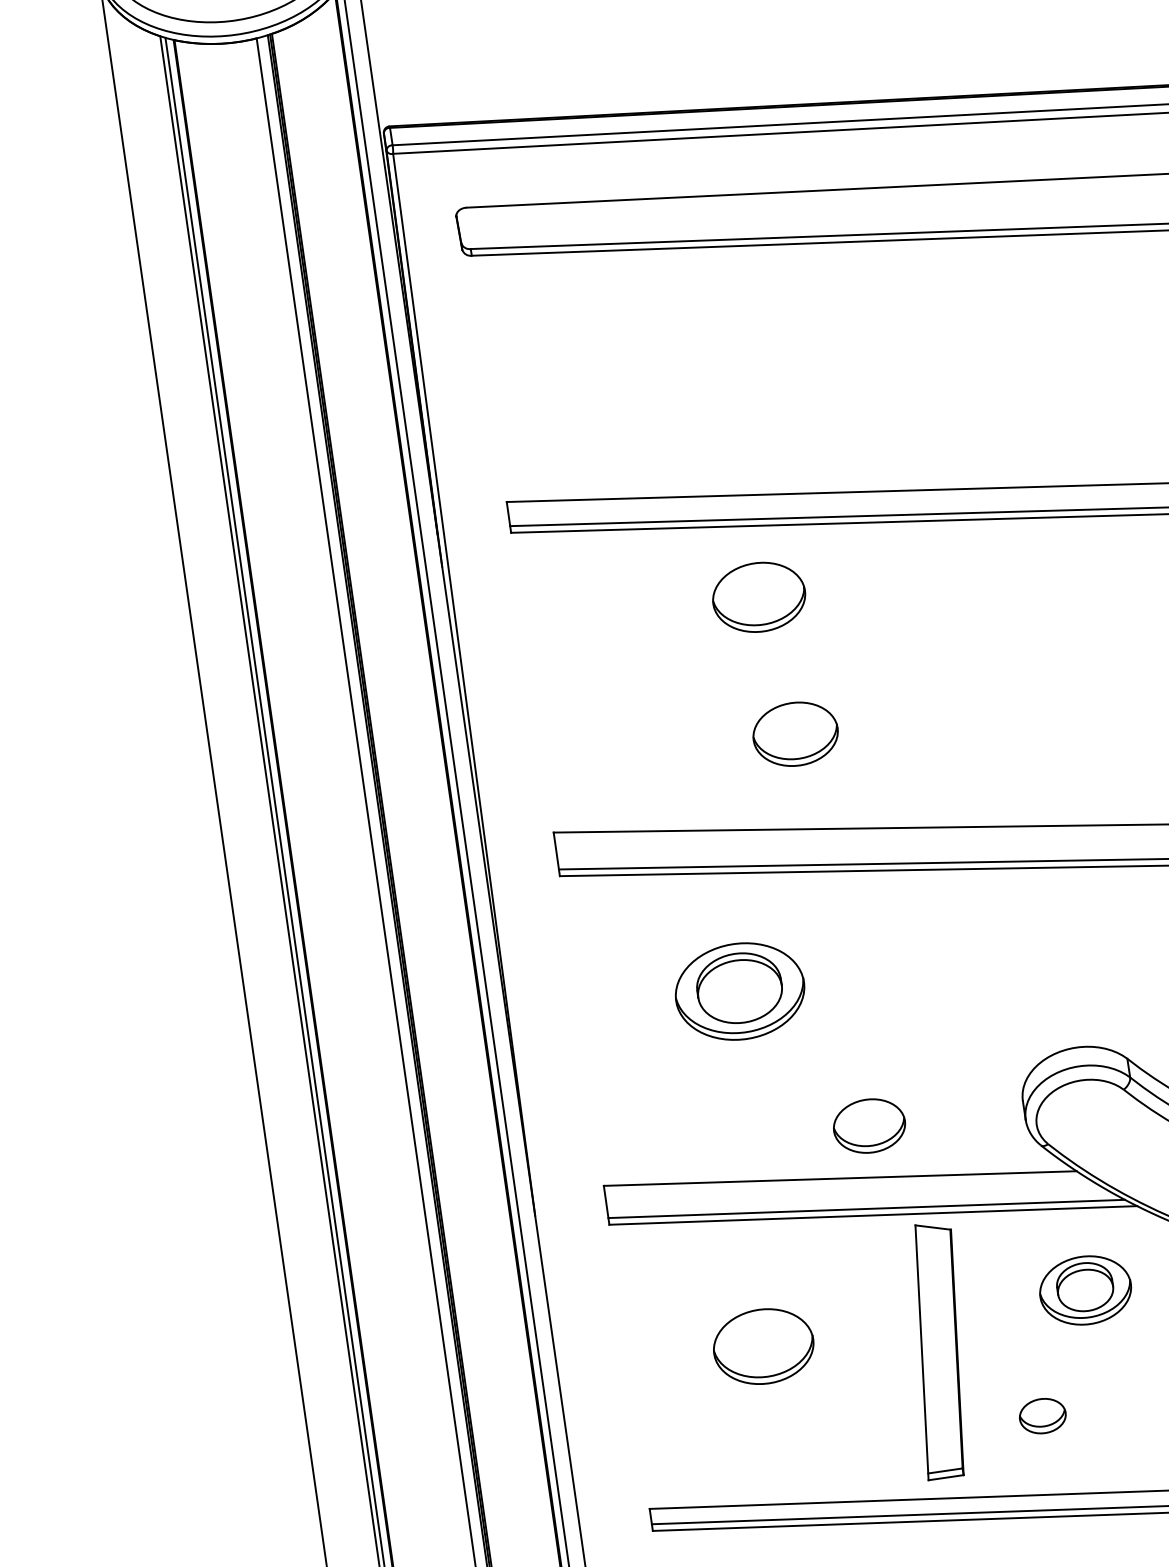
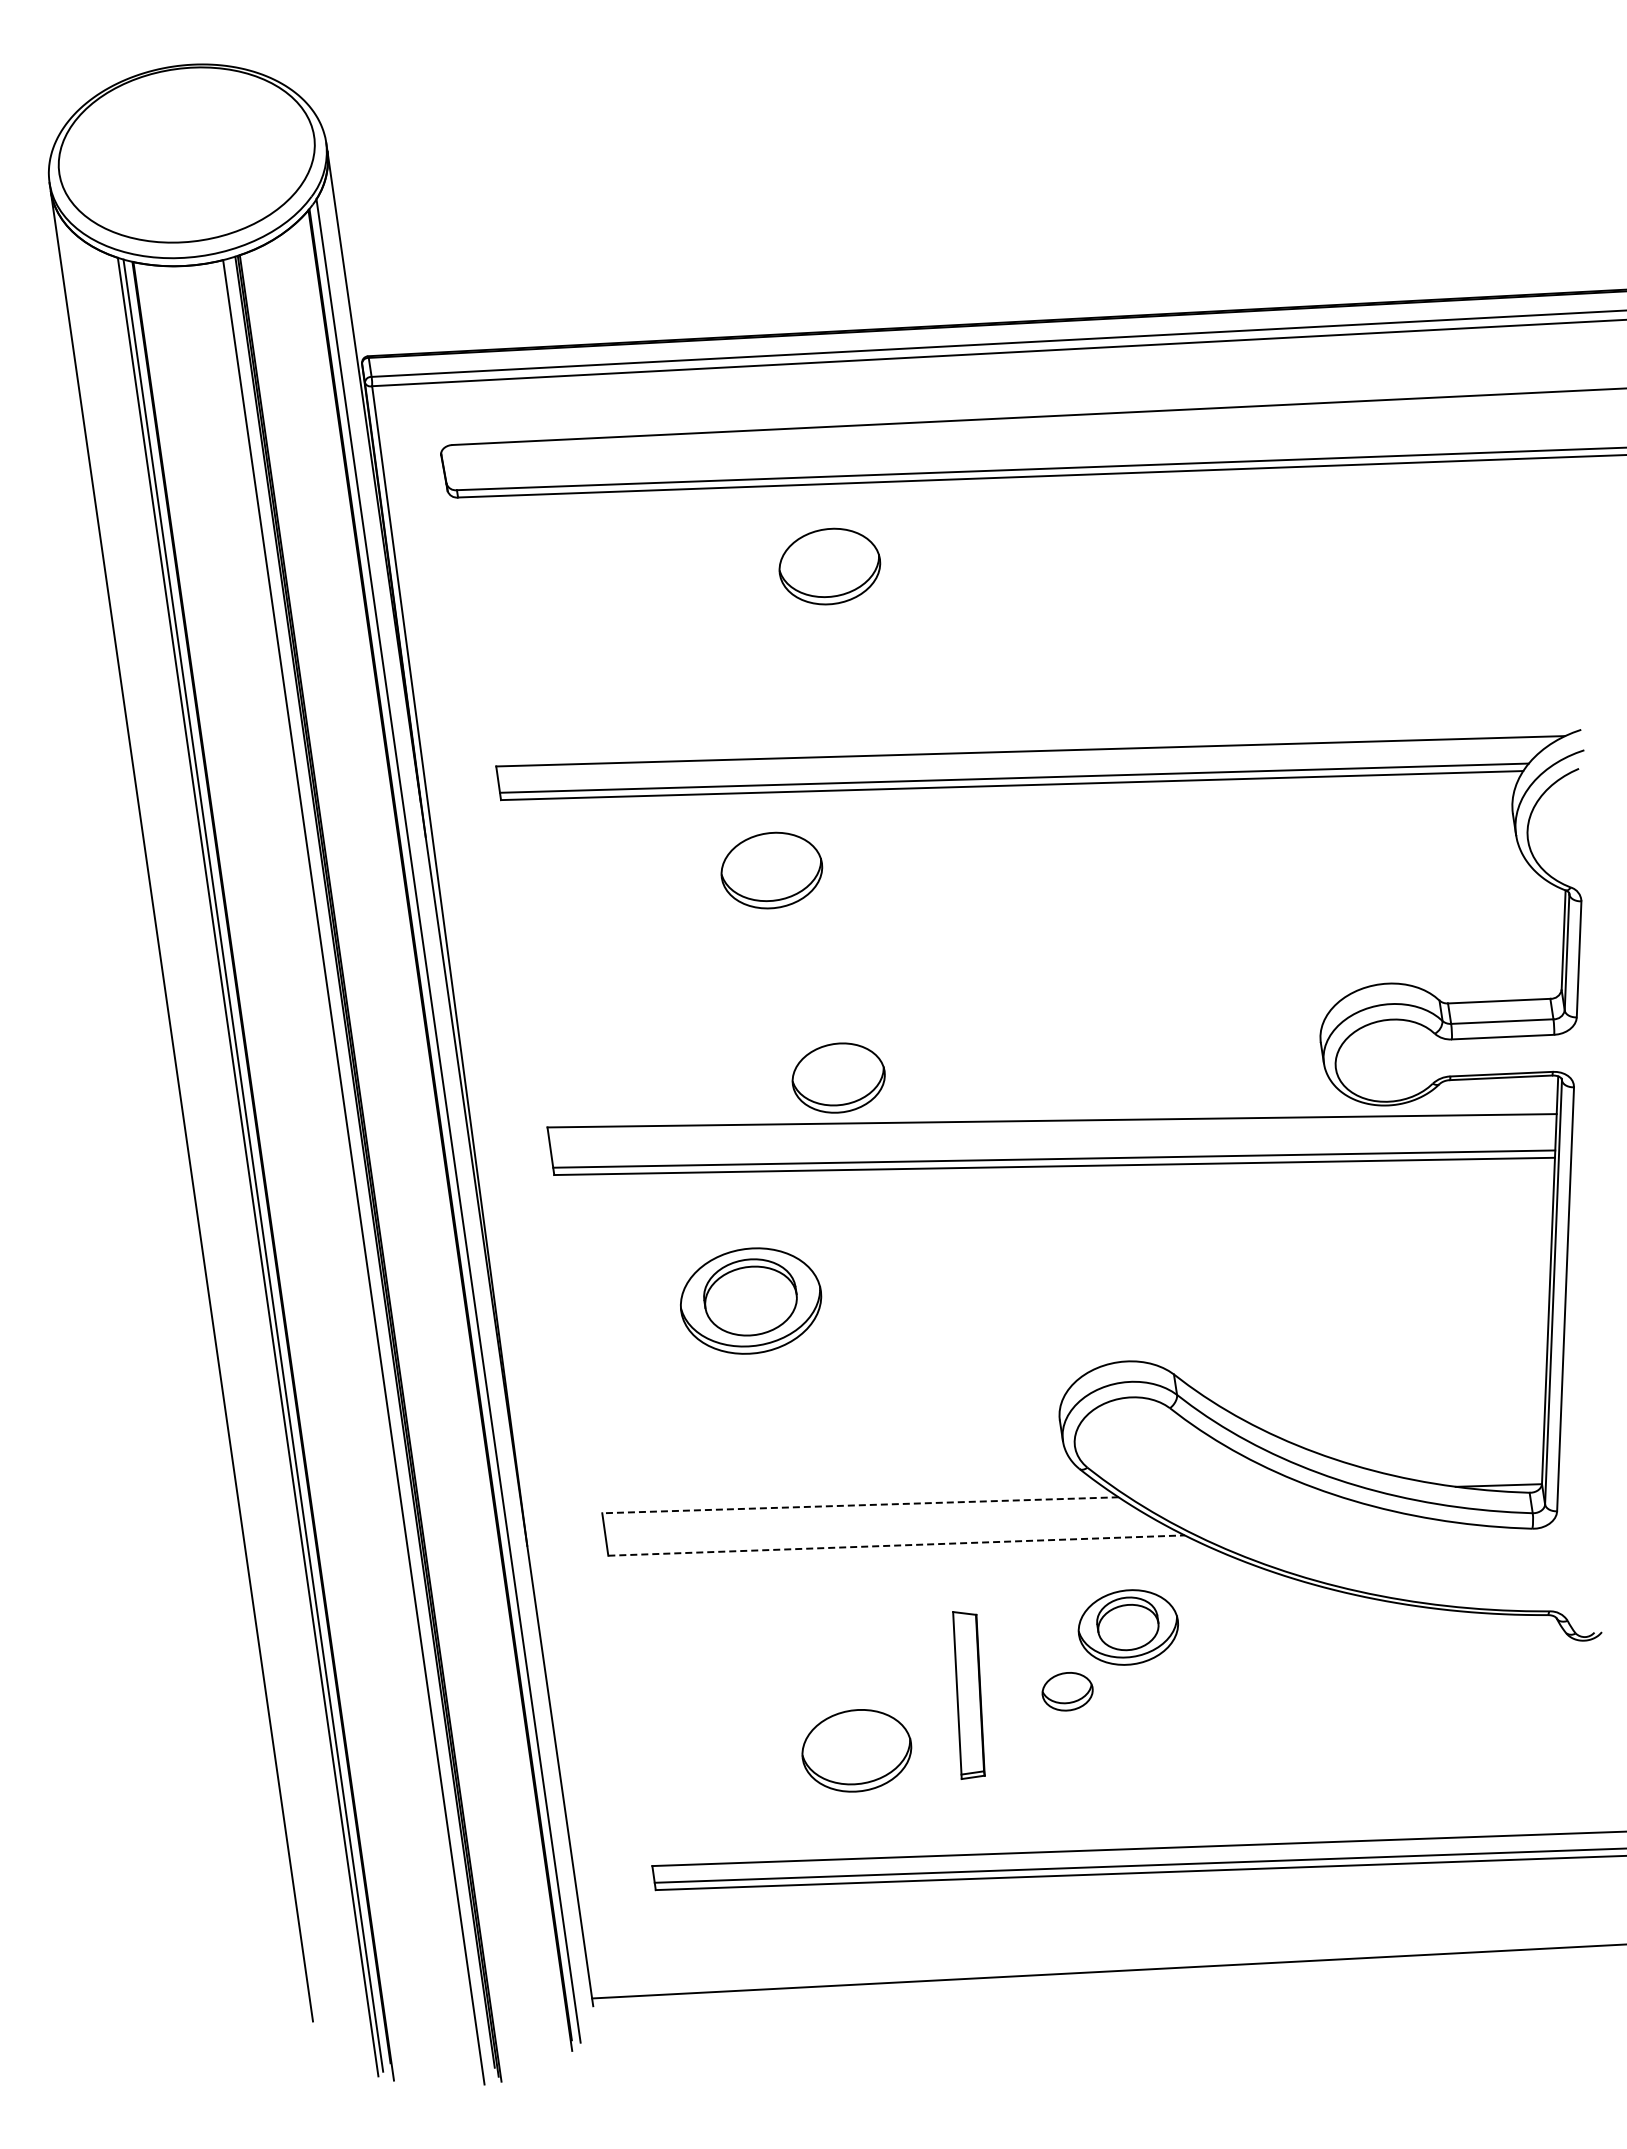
part: (811, 318) -> (829, 566), added
part: (795, 733) -> (838, 1077), moved
part: (869, 1125) -> (892, 1447), removed
line: (840, 1178) -> (860, 1505), solid -> dashed
line: (866, 1208) -> (889, 1538), removed
line: (874, 1215) -> (897, 1545), solid -> dashed
part: (763, 1346) -> (856, 1750), moved
part: (939, 1352) -> (968, 1695), size x0.6
part: (1042, 1415) -> (1067, 1691), moved

